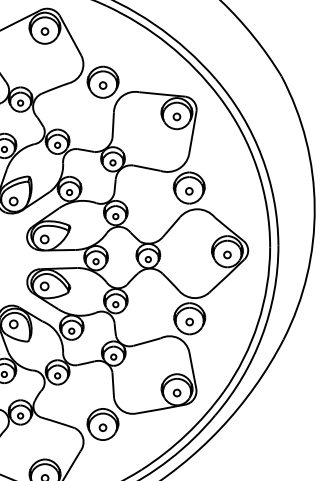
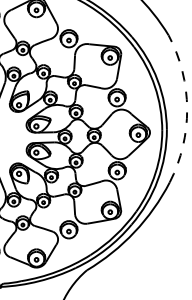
arc: (315, 207) -> (187, 108), solid -> dashed

